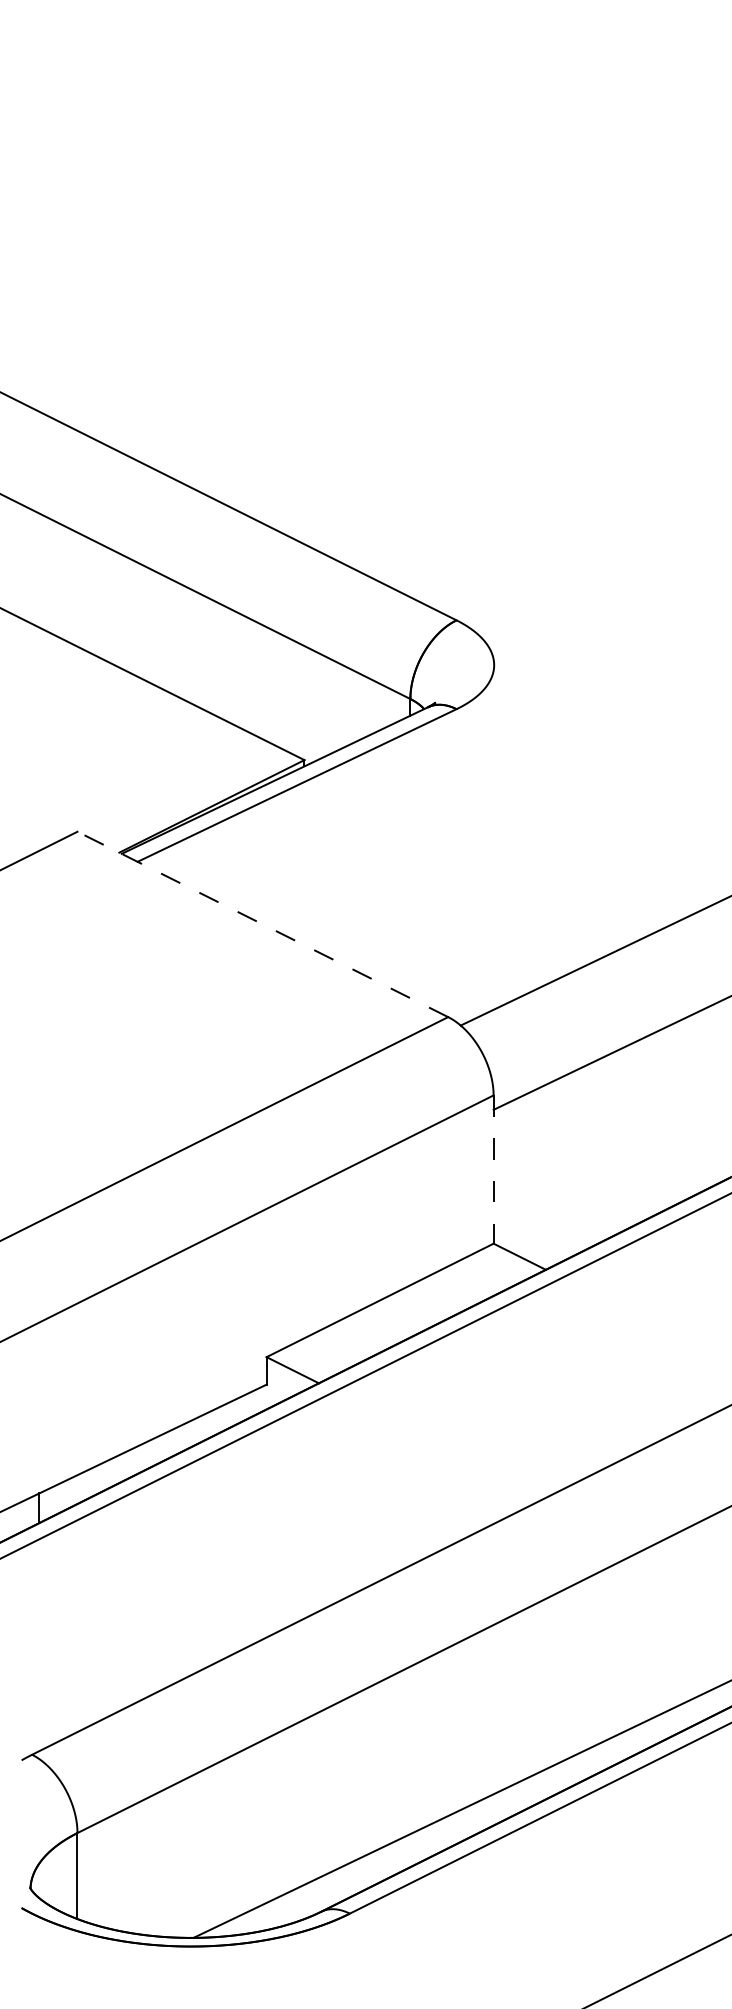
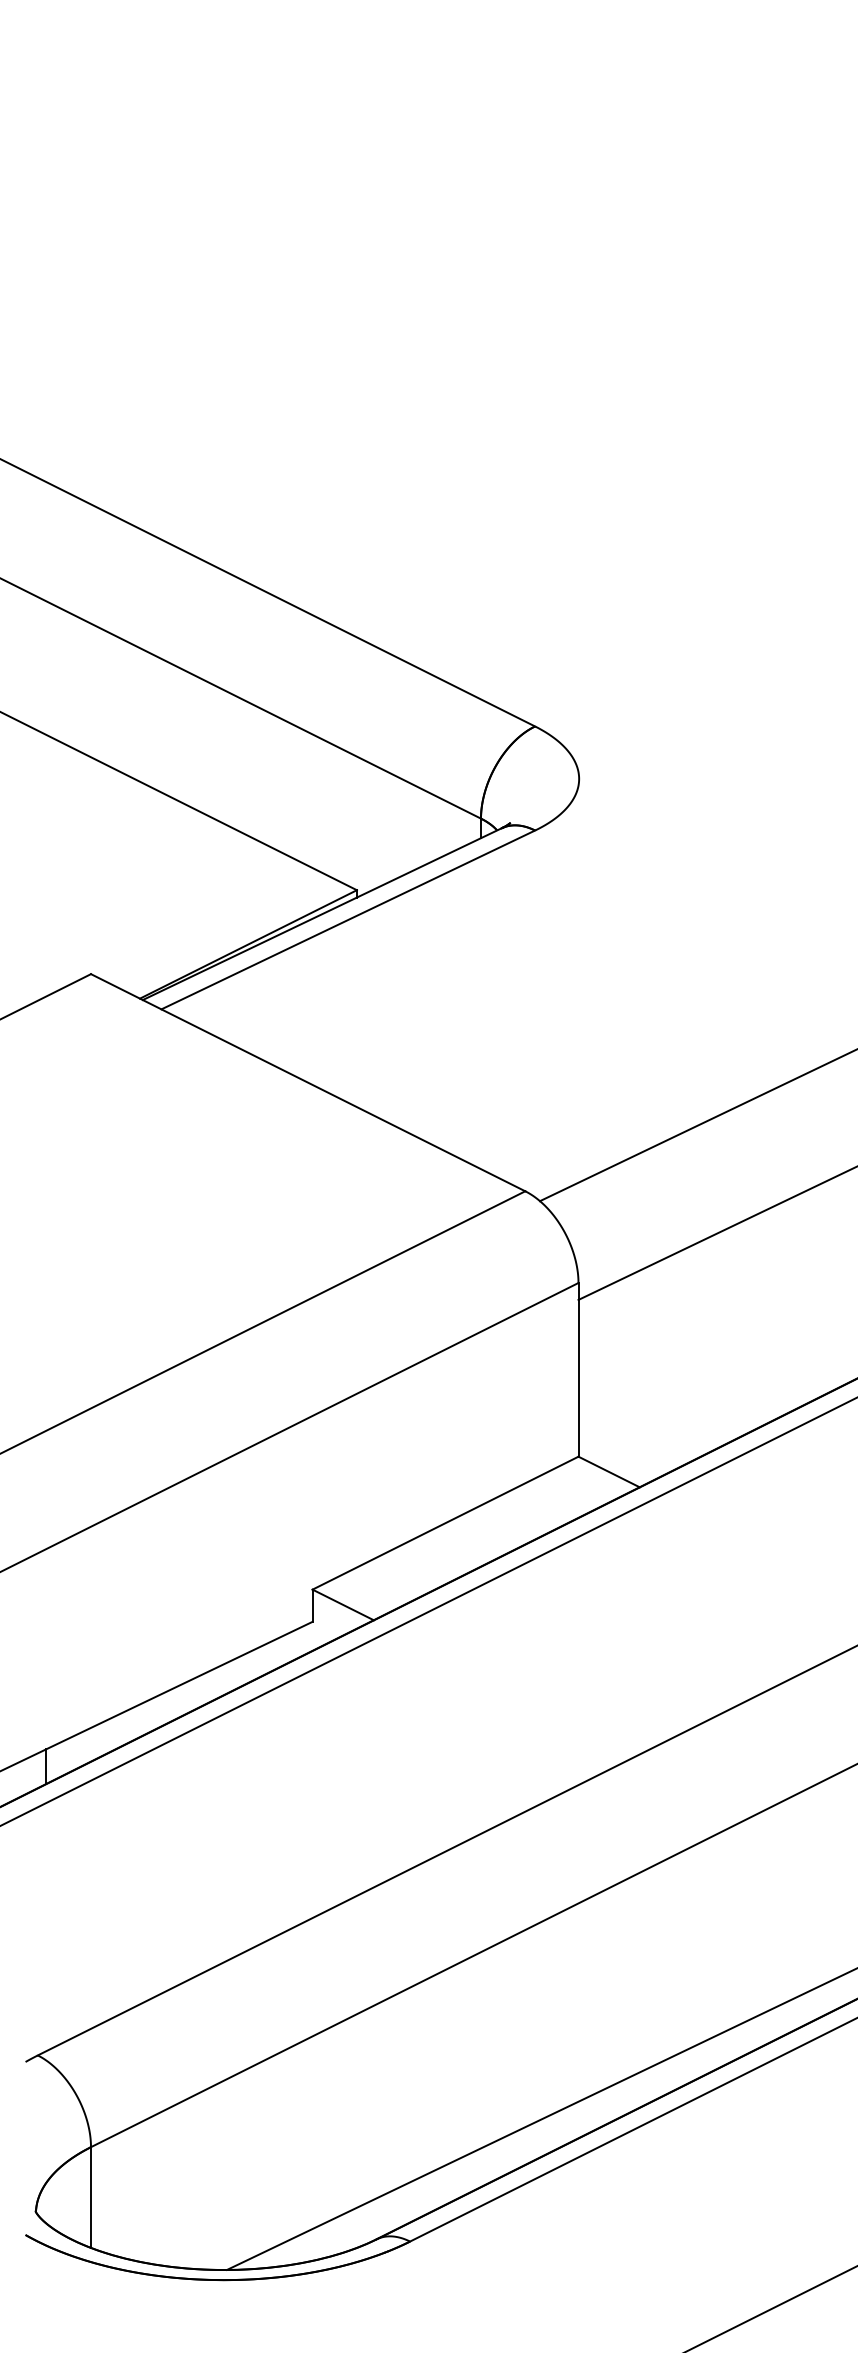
line: (263, 924) -> (308, 1082), dashed -> solid
line: (493, 1169) -> (578, 1369), dashed -> solid

